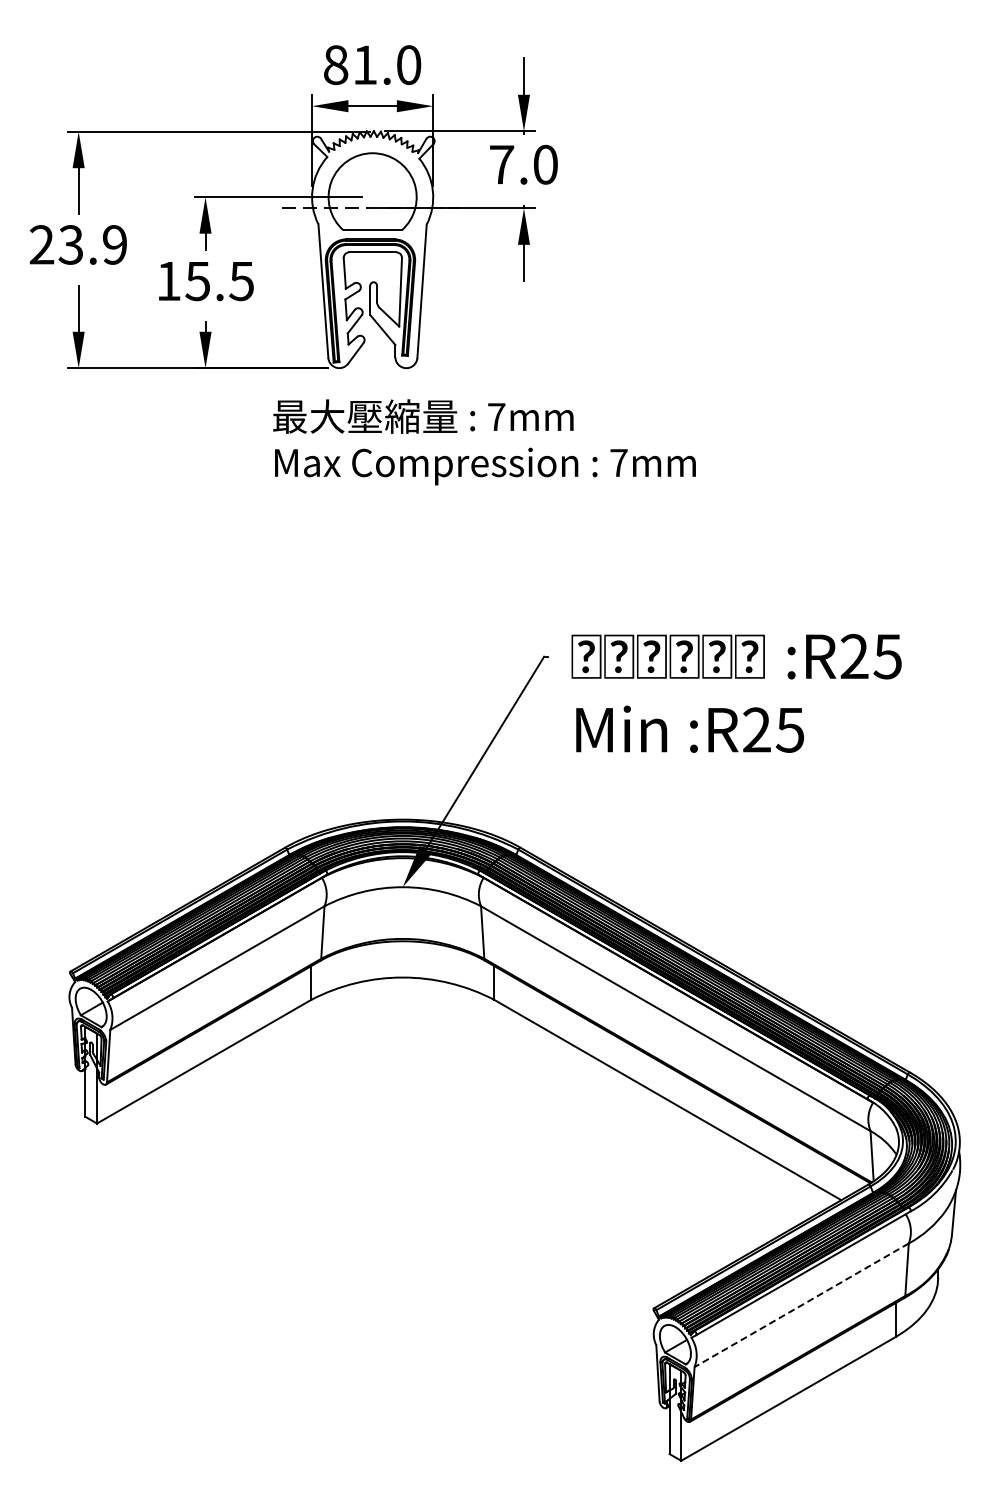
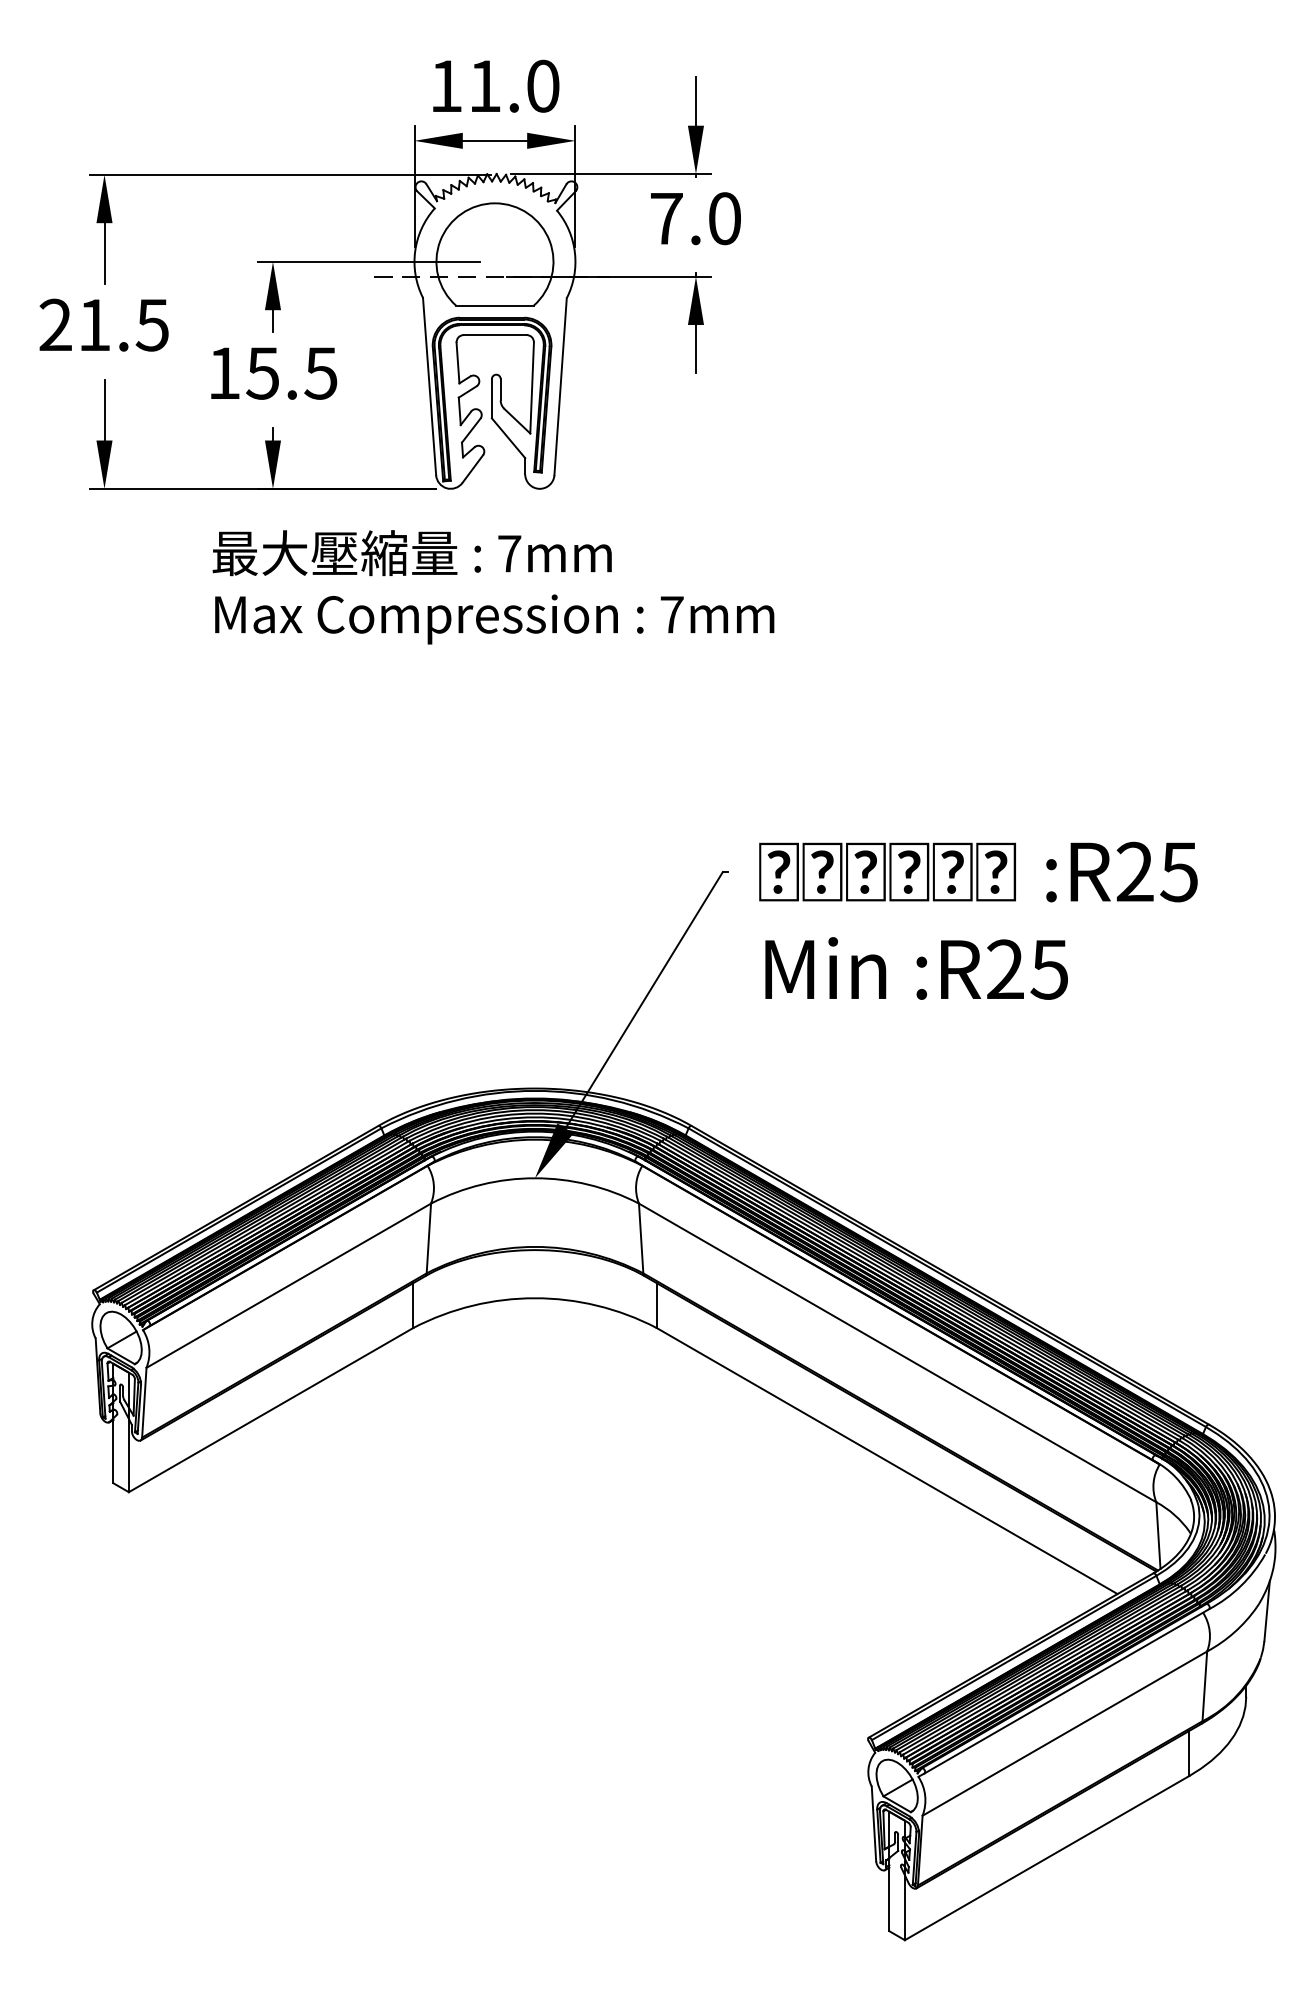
text: (336, 64) -> (446, 85), 81.0 -> 11.0
text: (92, 244) -> (122, 324), 23.9 -> 21.5
text: (484, 442) -> (493, 587), moved
line: (801, 1305) -> (1064, 1733), dashed -> solid

